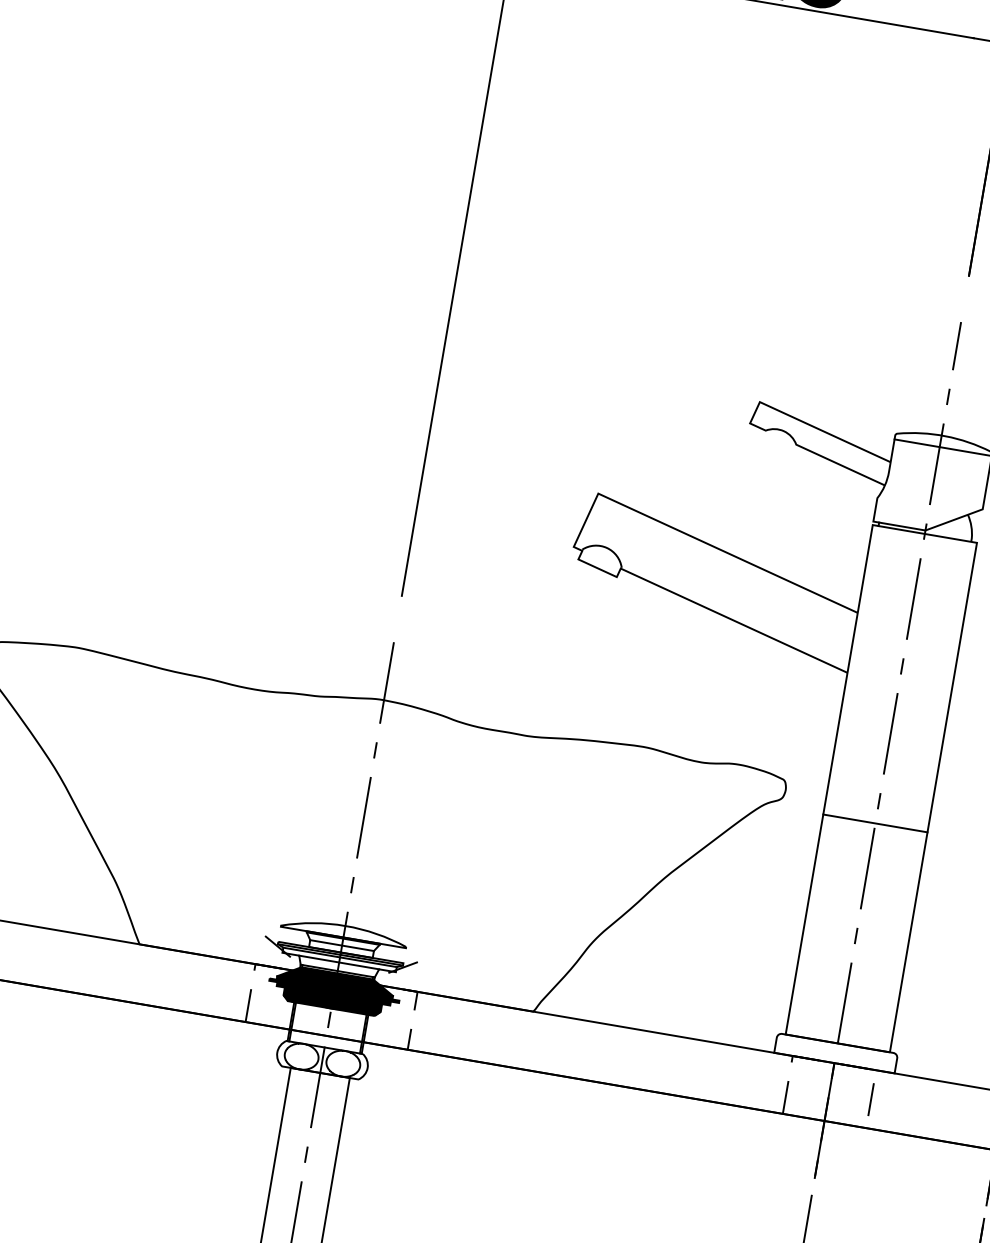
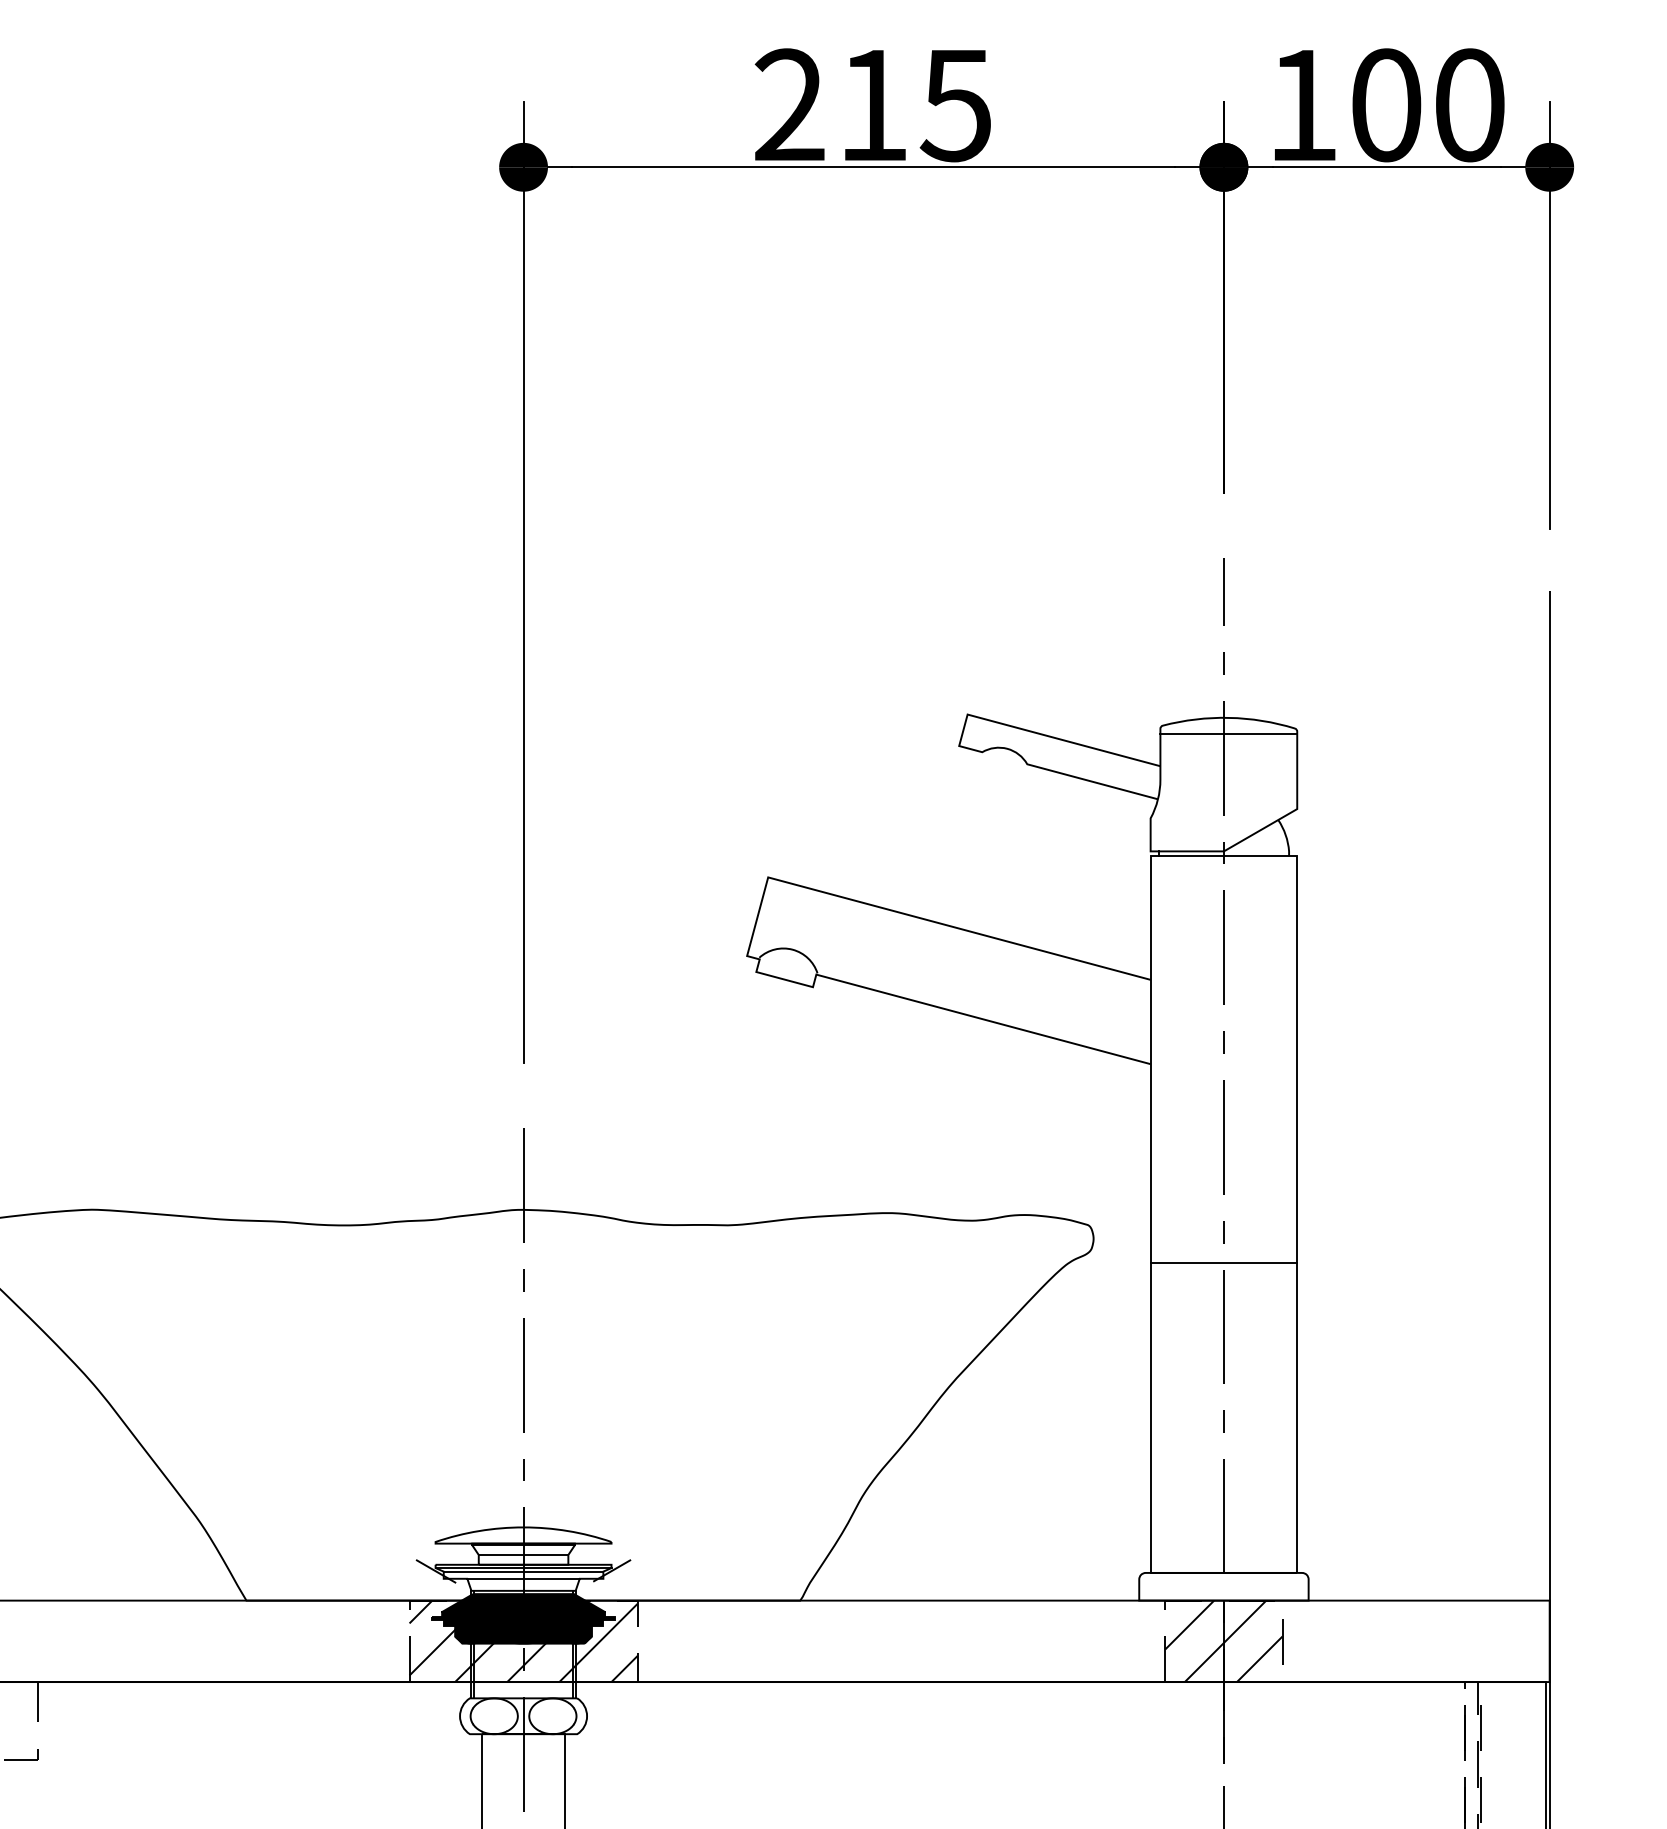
hatch: (331, 1007) -> (523, 1641), added
hatch: (829, 1092) -> (1223, 1641), added

